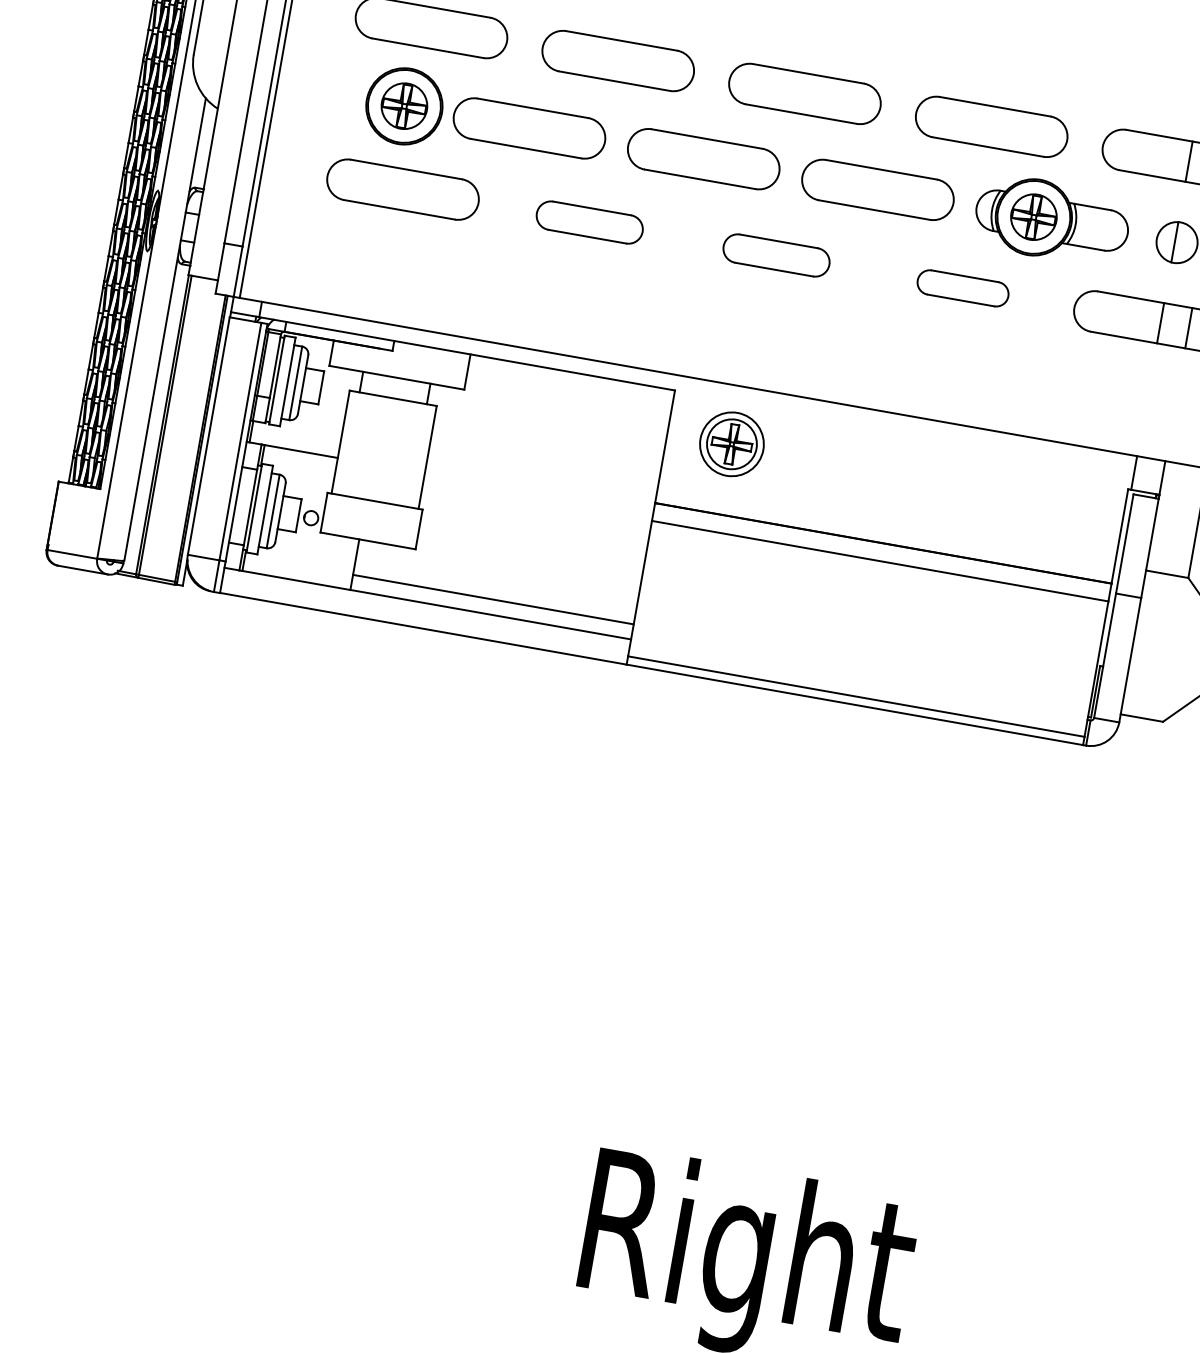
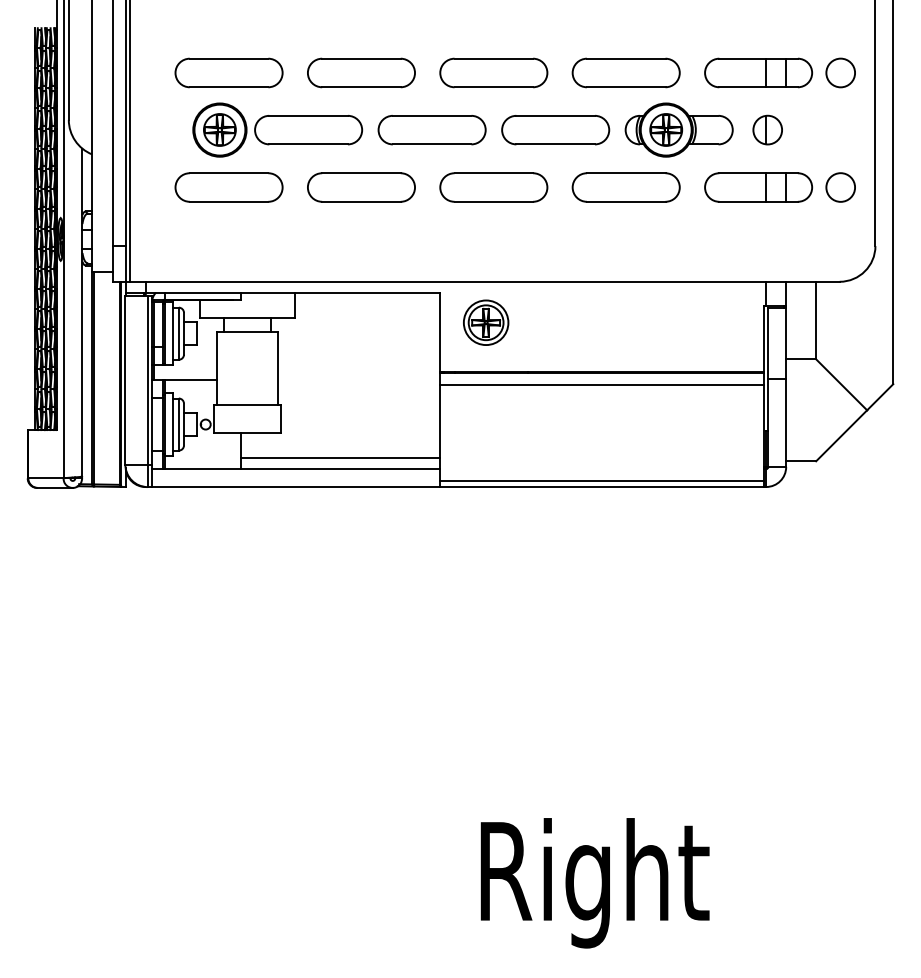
part: (589, 222) -> (361, 187), size x1.43
part: (775, 255) -> (493, 187), size x1.43
part: (962, 288) -> (625, 187), size x1.67

